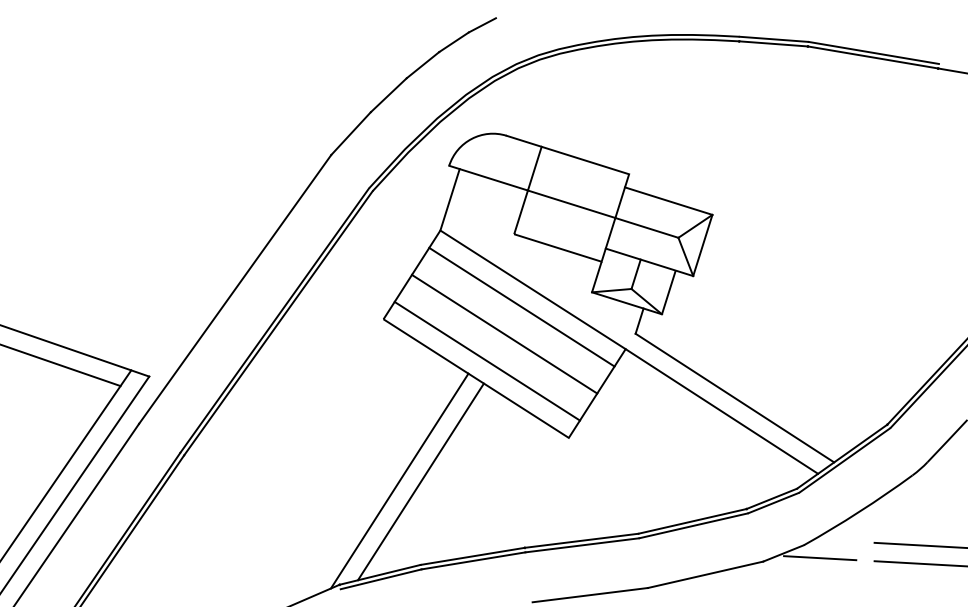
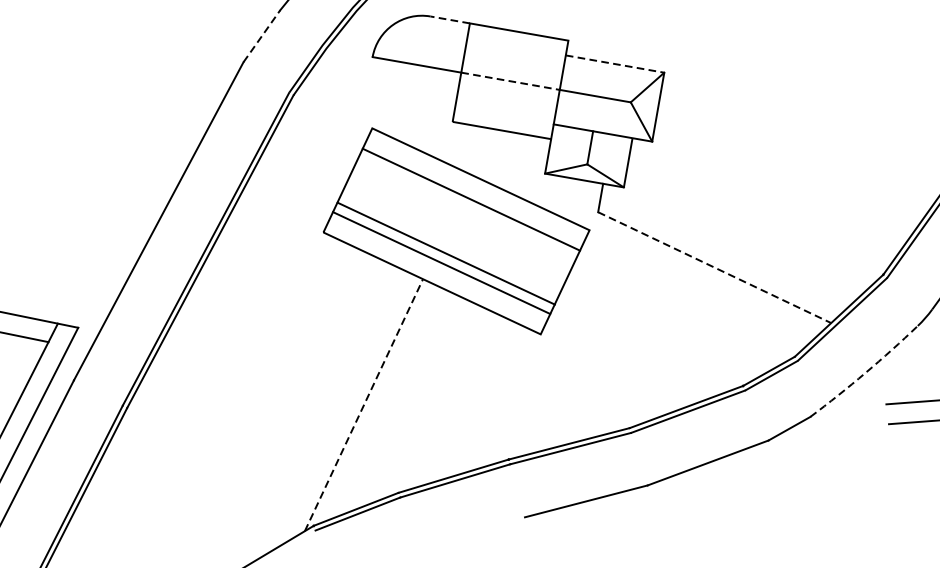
line: (351, 133) -> (262, 36), solid -> dashed
line: (523, 141) -> (449, 20), solid -> dashed
line: (449, 199) -> (377, 93), removed
line: (668, 201) -> (614, 64), solid -> dashed
line: (571, 204) -> (510, 81), solid -> dashed
line: (504, 333) -> (446, 252), moved
line: (735, 398) -> (715, 268), solid -> dashed
line: (721, 411) -> (702, 284), removed
line: (399, 481) -> (363, 405), solid -> dashed
line: (420, 481) -> (386, 402), removed
arc: (859, 511) -> (865, 372), solid -> dashed
line: (820, 558) -> (830, 428), removed

